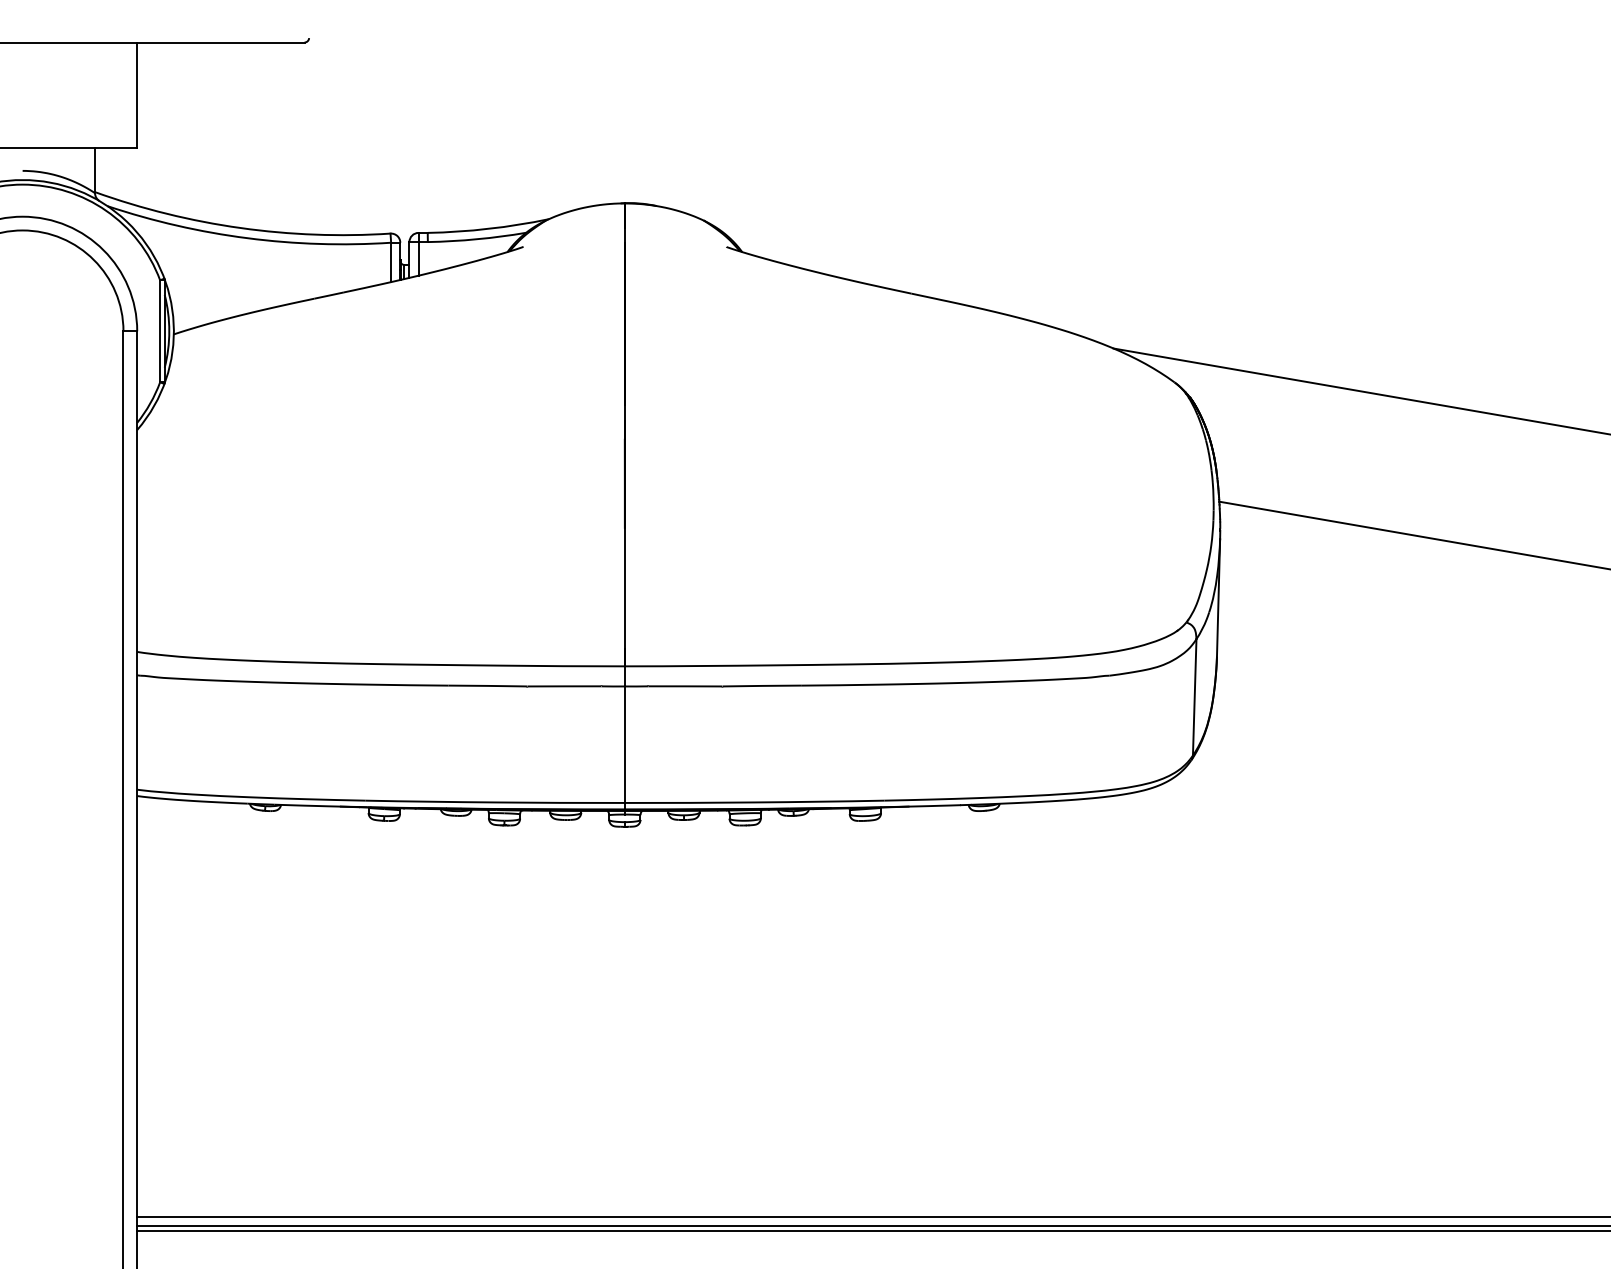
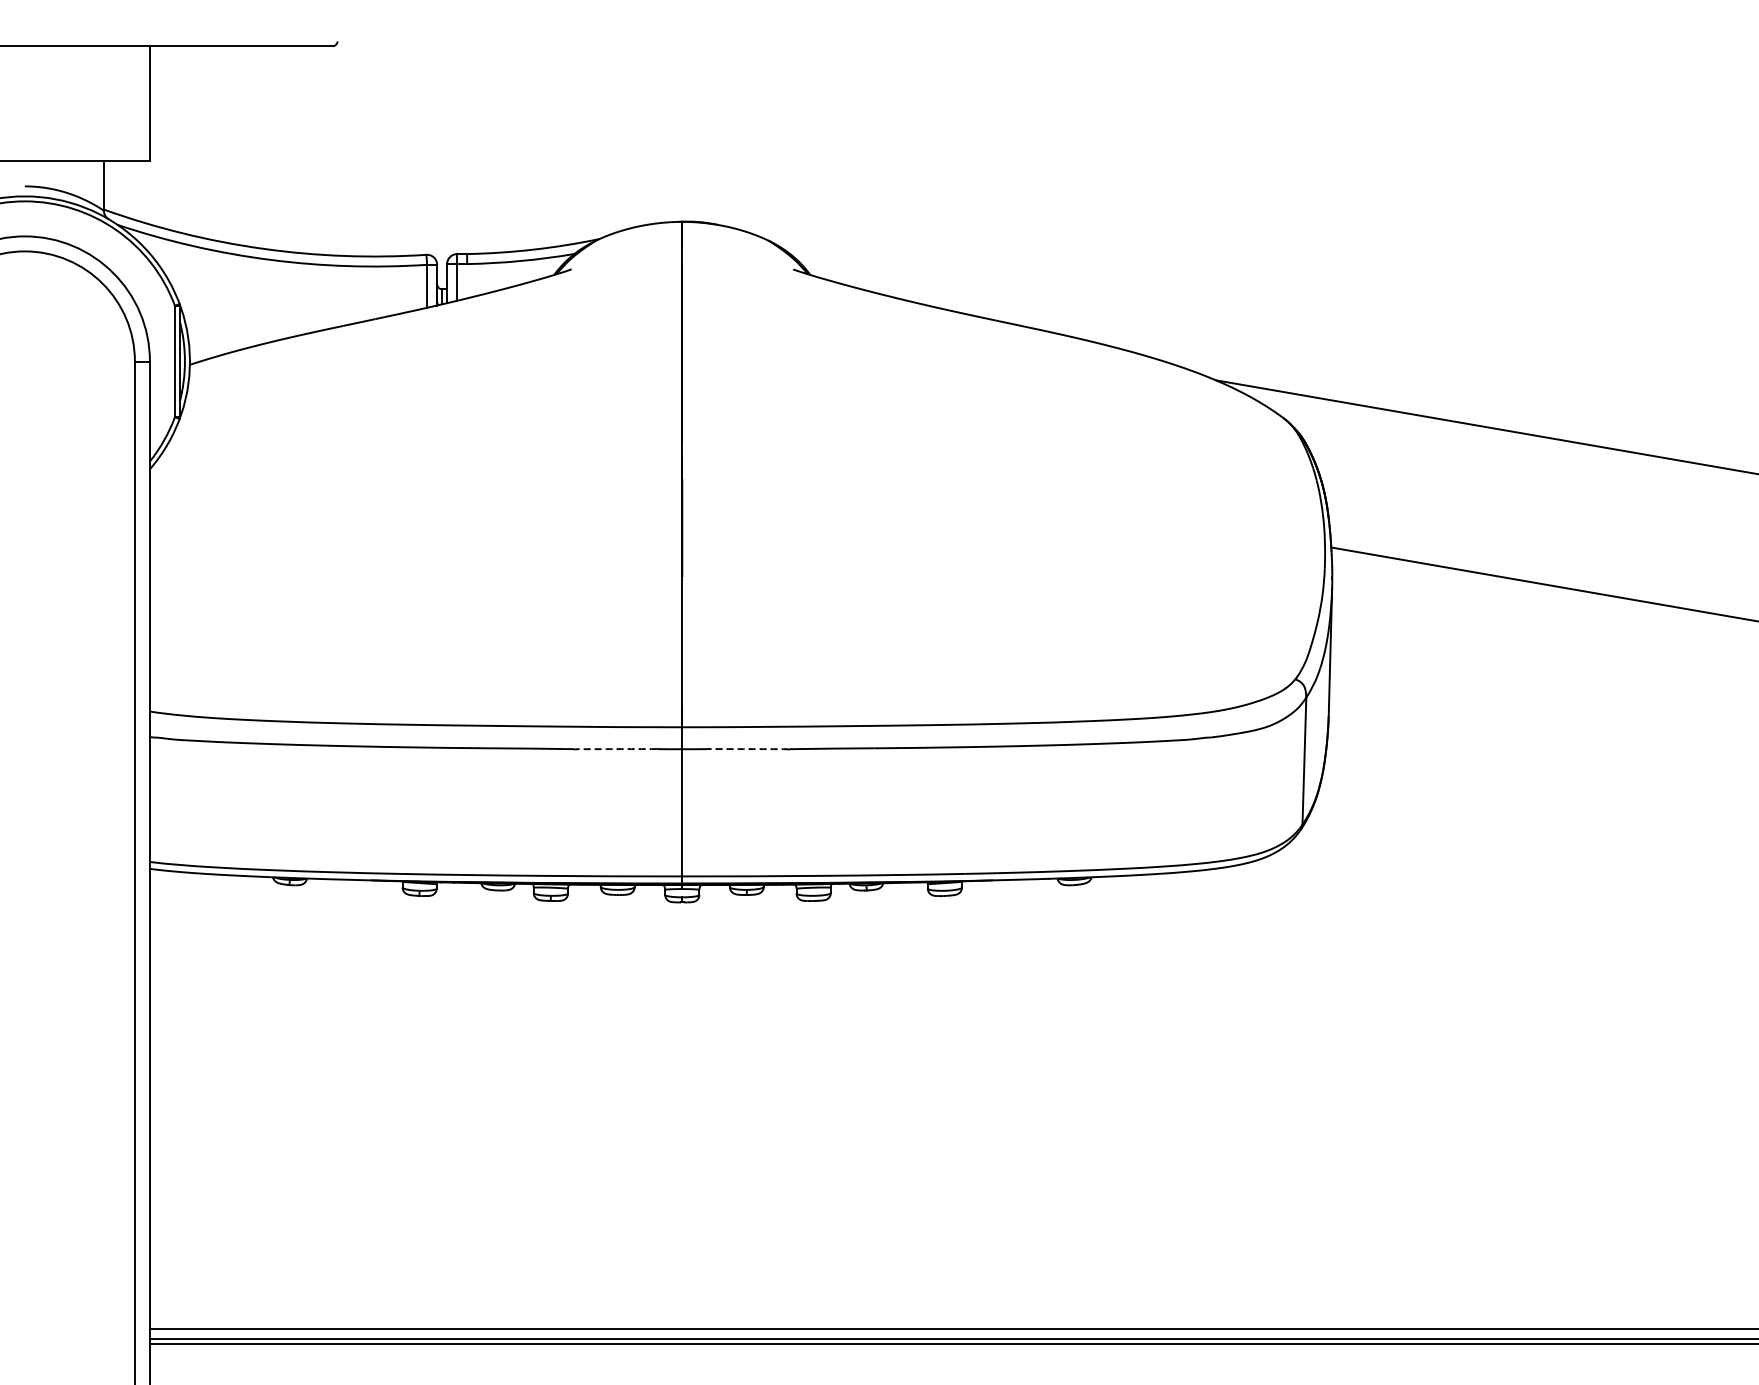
arc: (564, 686) -> (616, 749), solid -> dashed
arc: (685, 686) -> (748, 749), solid -> dashed

